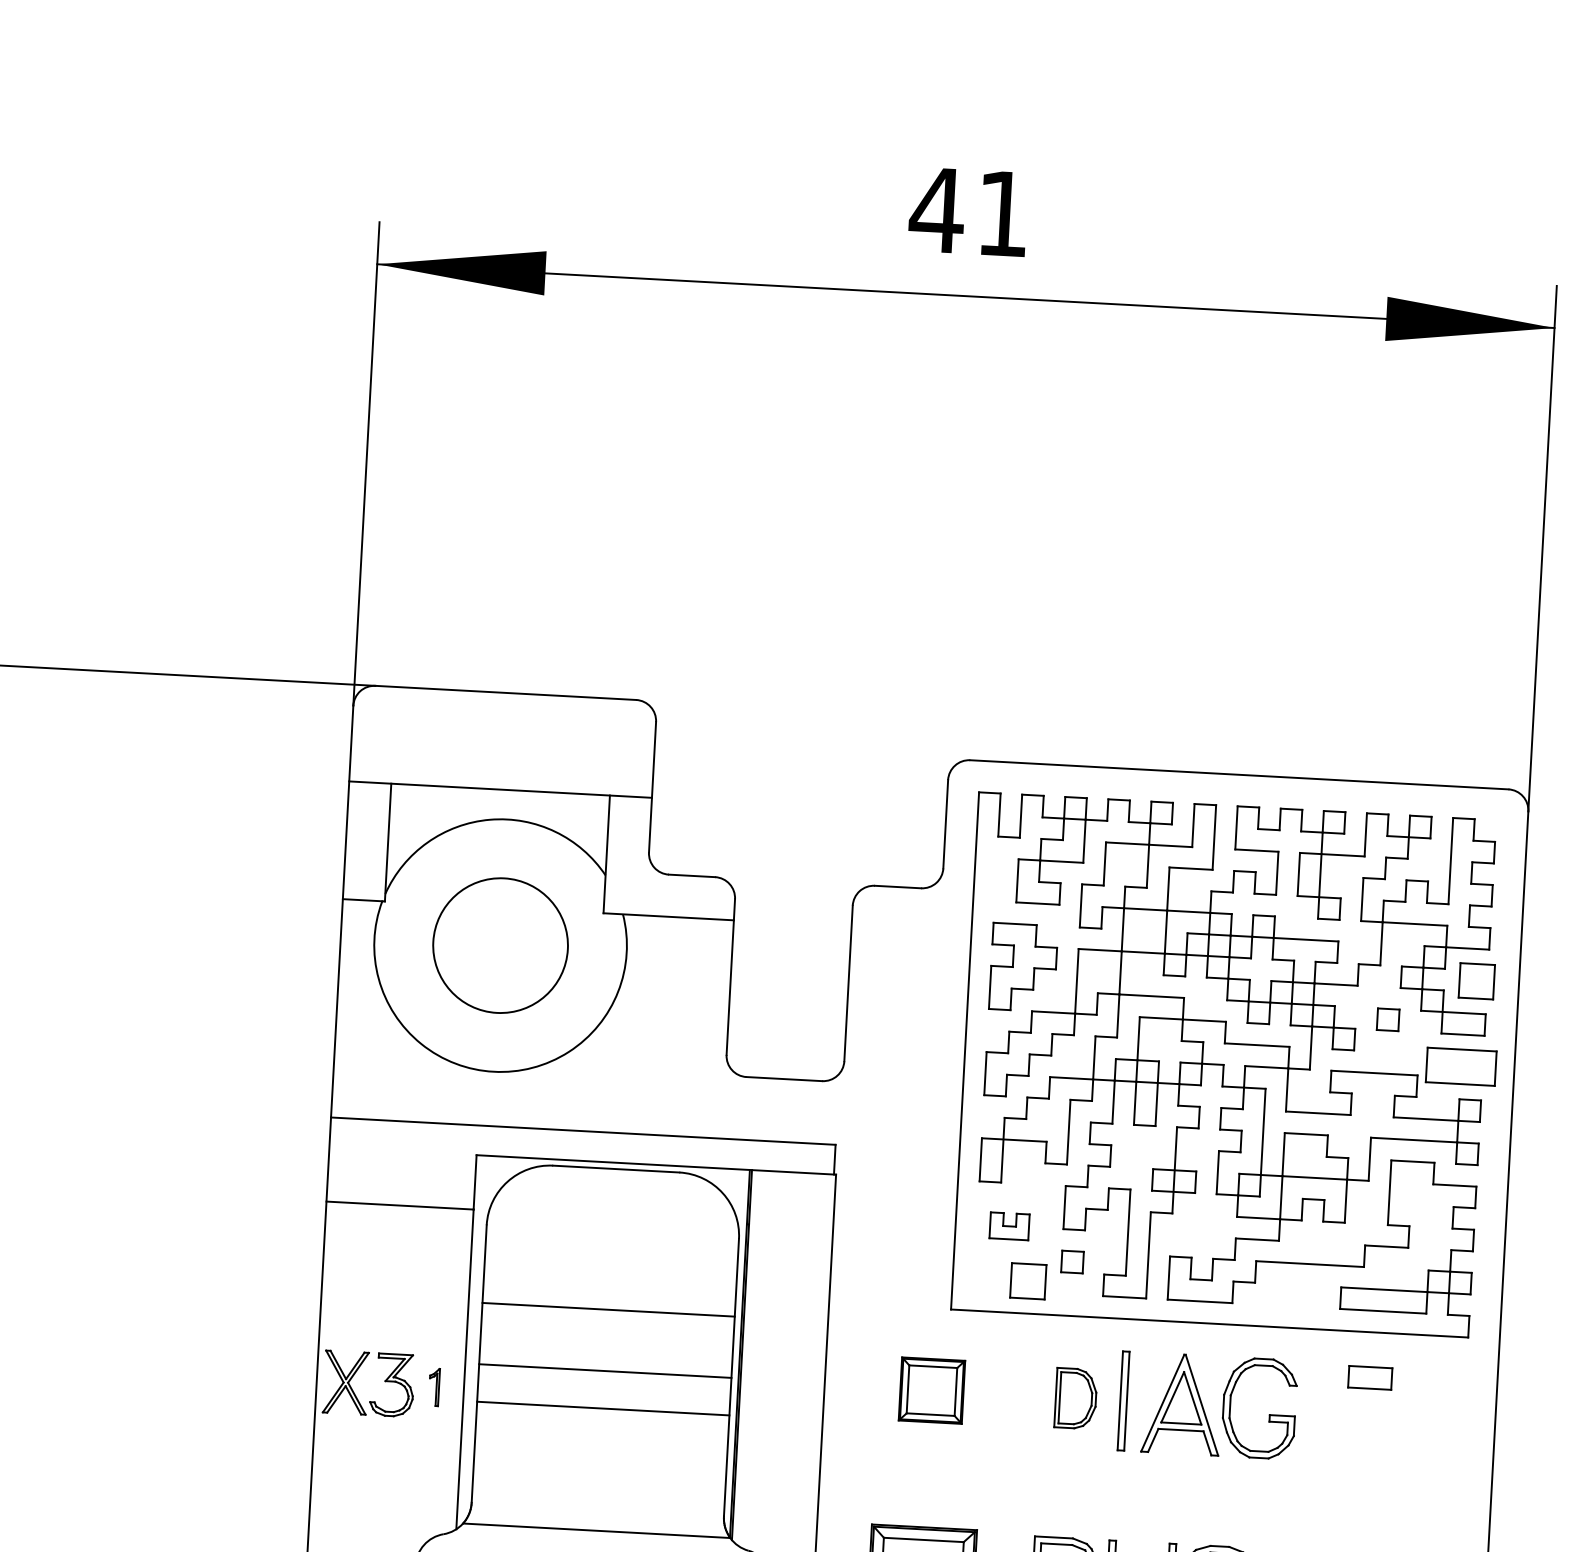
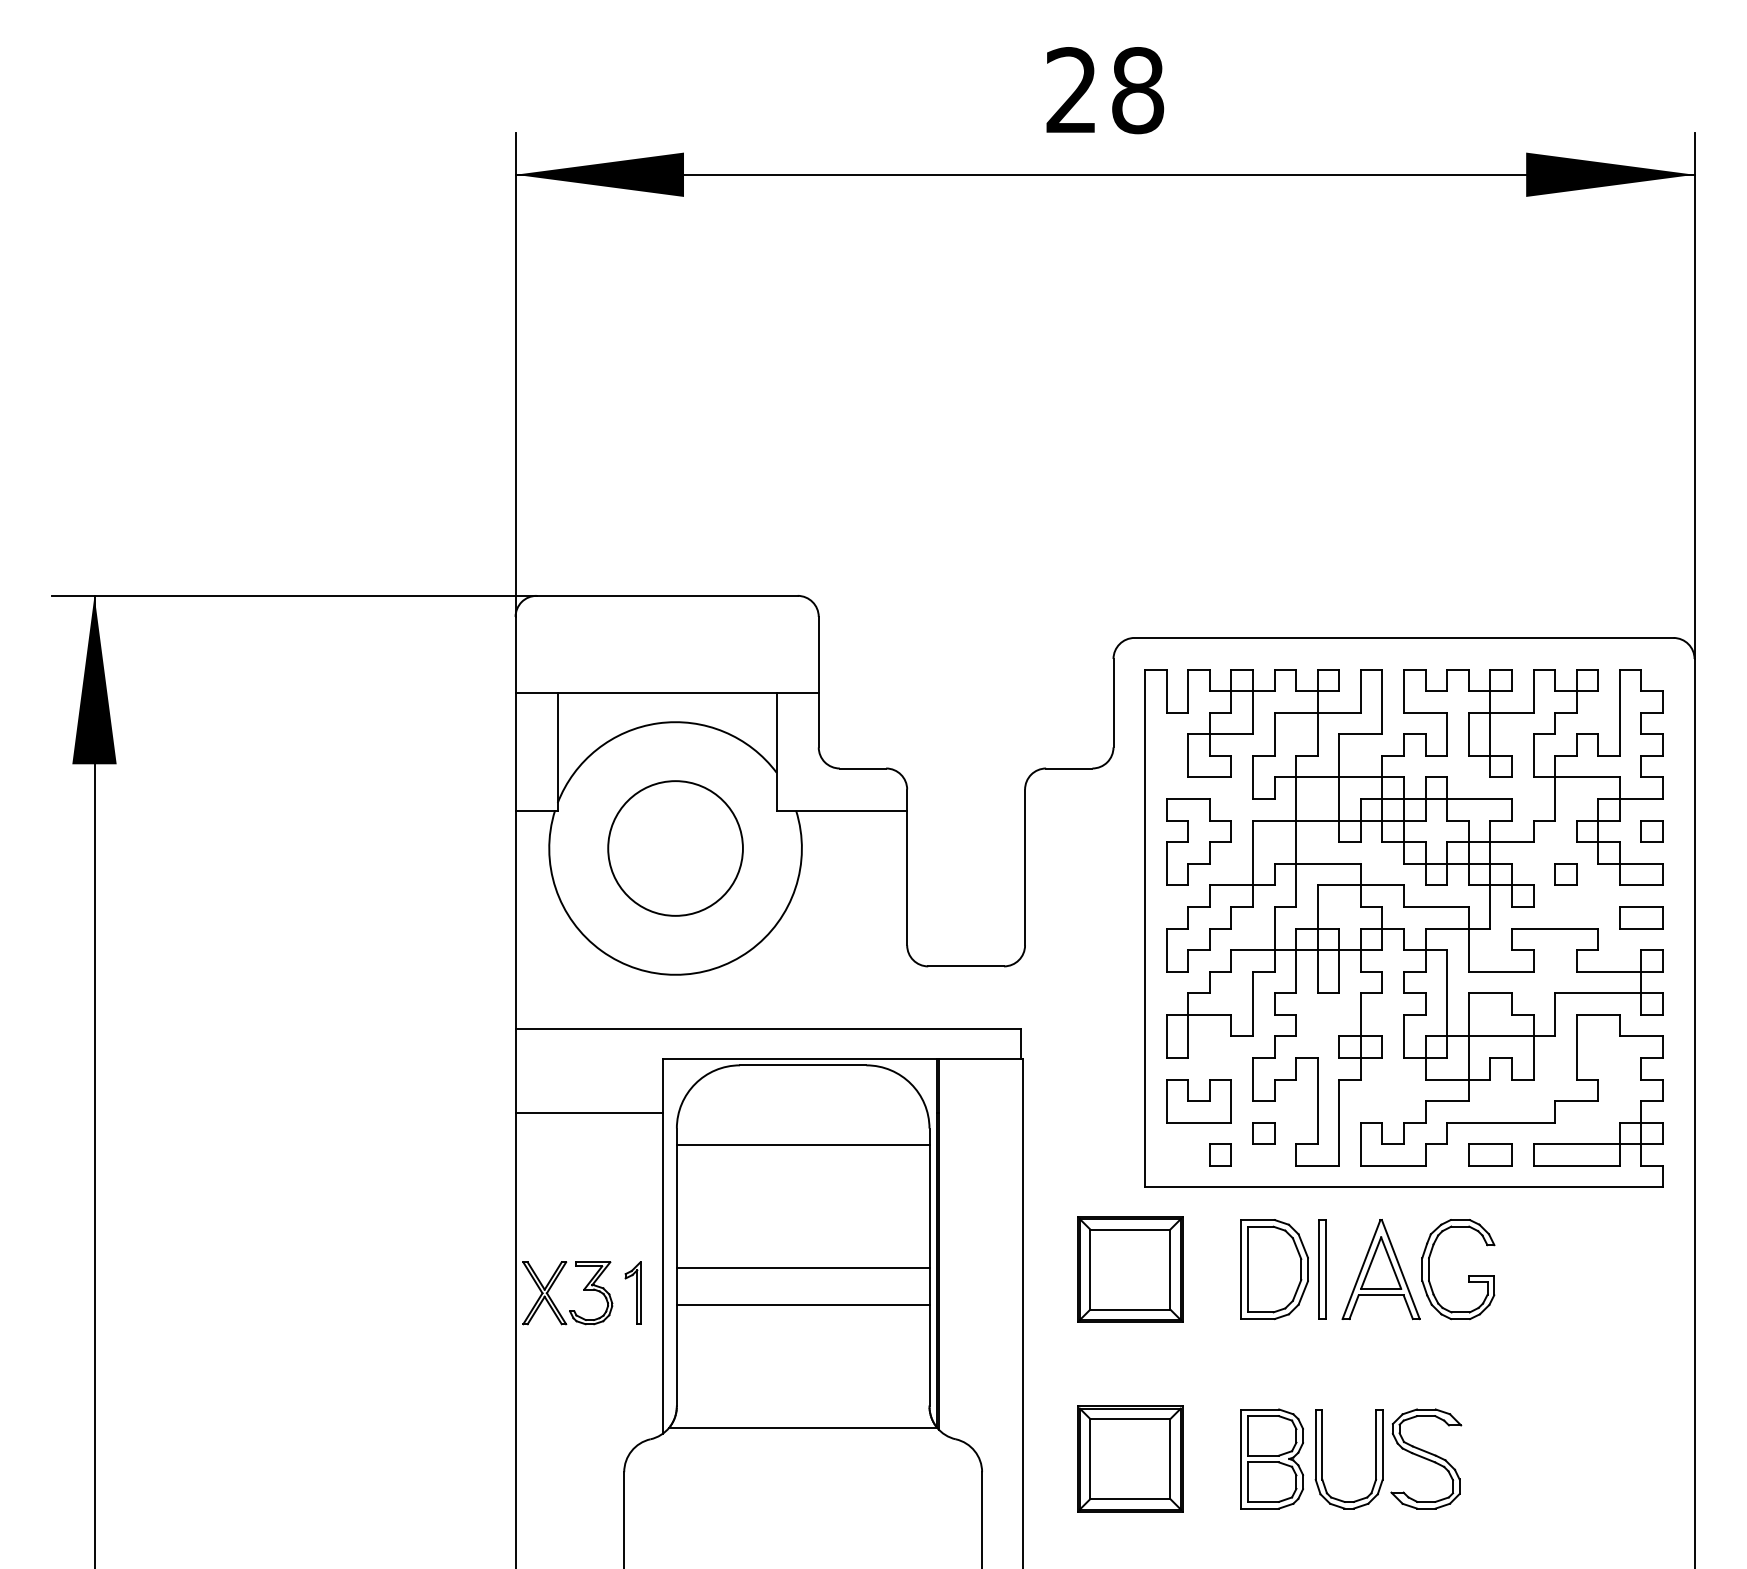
text: (969, 211) -> (1104, 90), 41 -> 28
part: (1475, 981) -> (1651, 831), size x0.62
part: (1461, 1066) -> (1641, 917), size x0.62
part: (1009, 1226) -> (1198, 1101), size x1.67
part: (1028, 1280) -> (1220, 1154), size x0.62
line: (607, 1309) -> (802, 1145), moved
part: (1370, 1377) -> (1490, 1154), moved
part: (433, 1386) -> (632, 1292), size x1.67
part: (932, 1390) -> (1130, 1269), size x1.67
part: (1075, 1398) -> (1274, 1269), size x1.67

